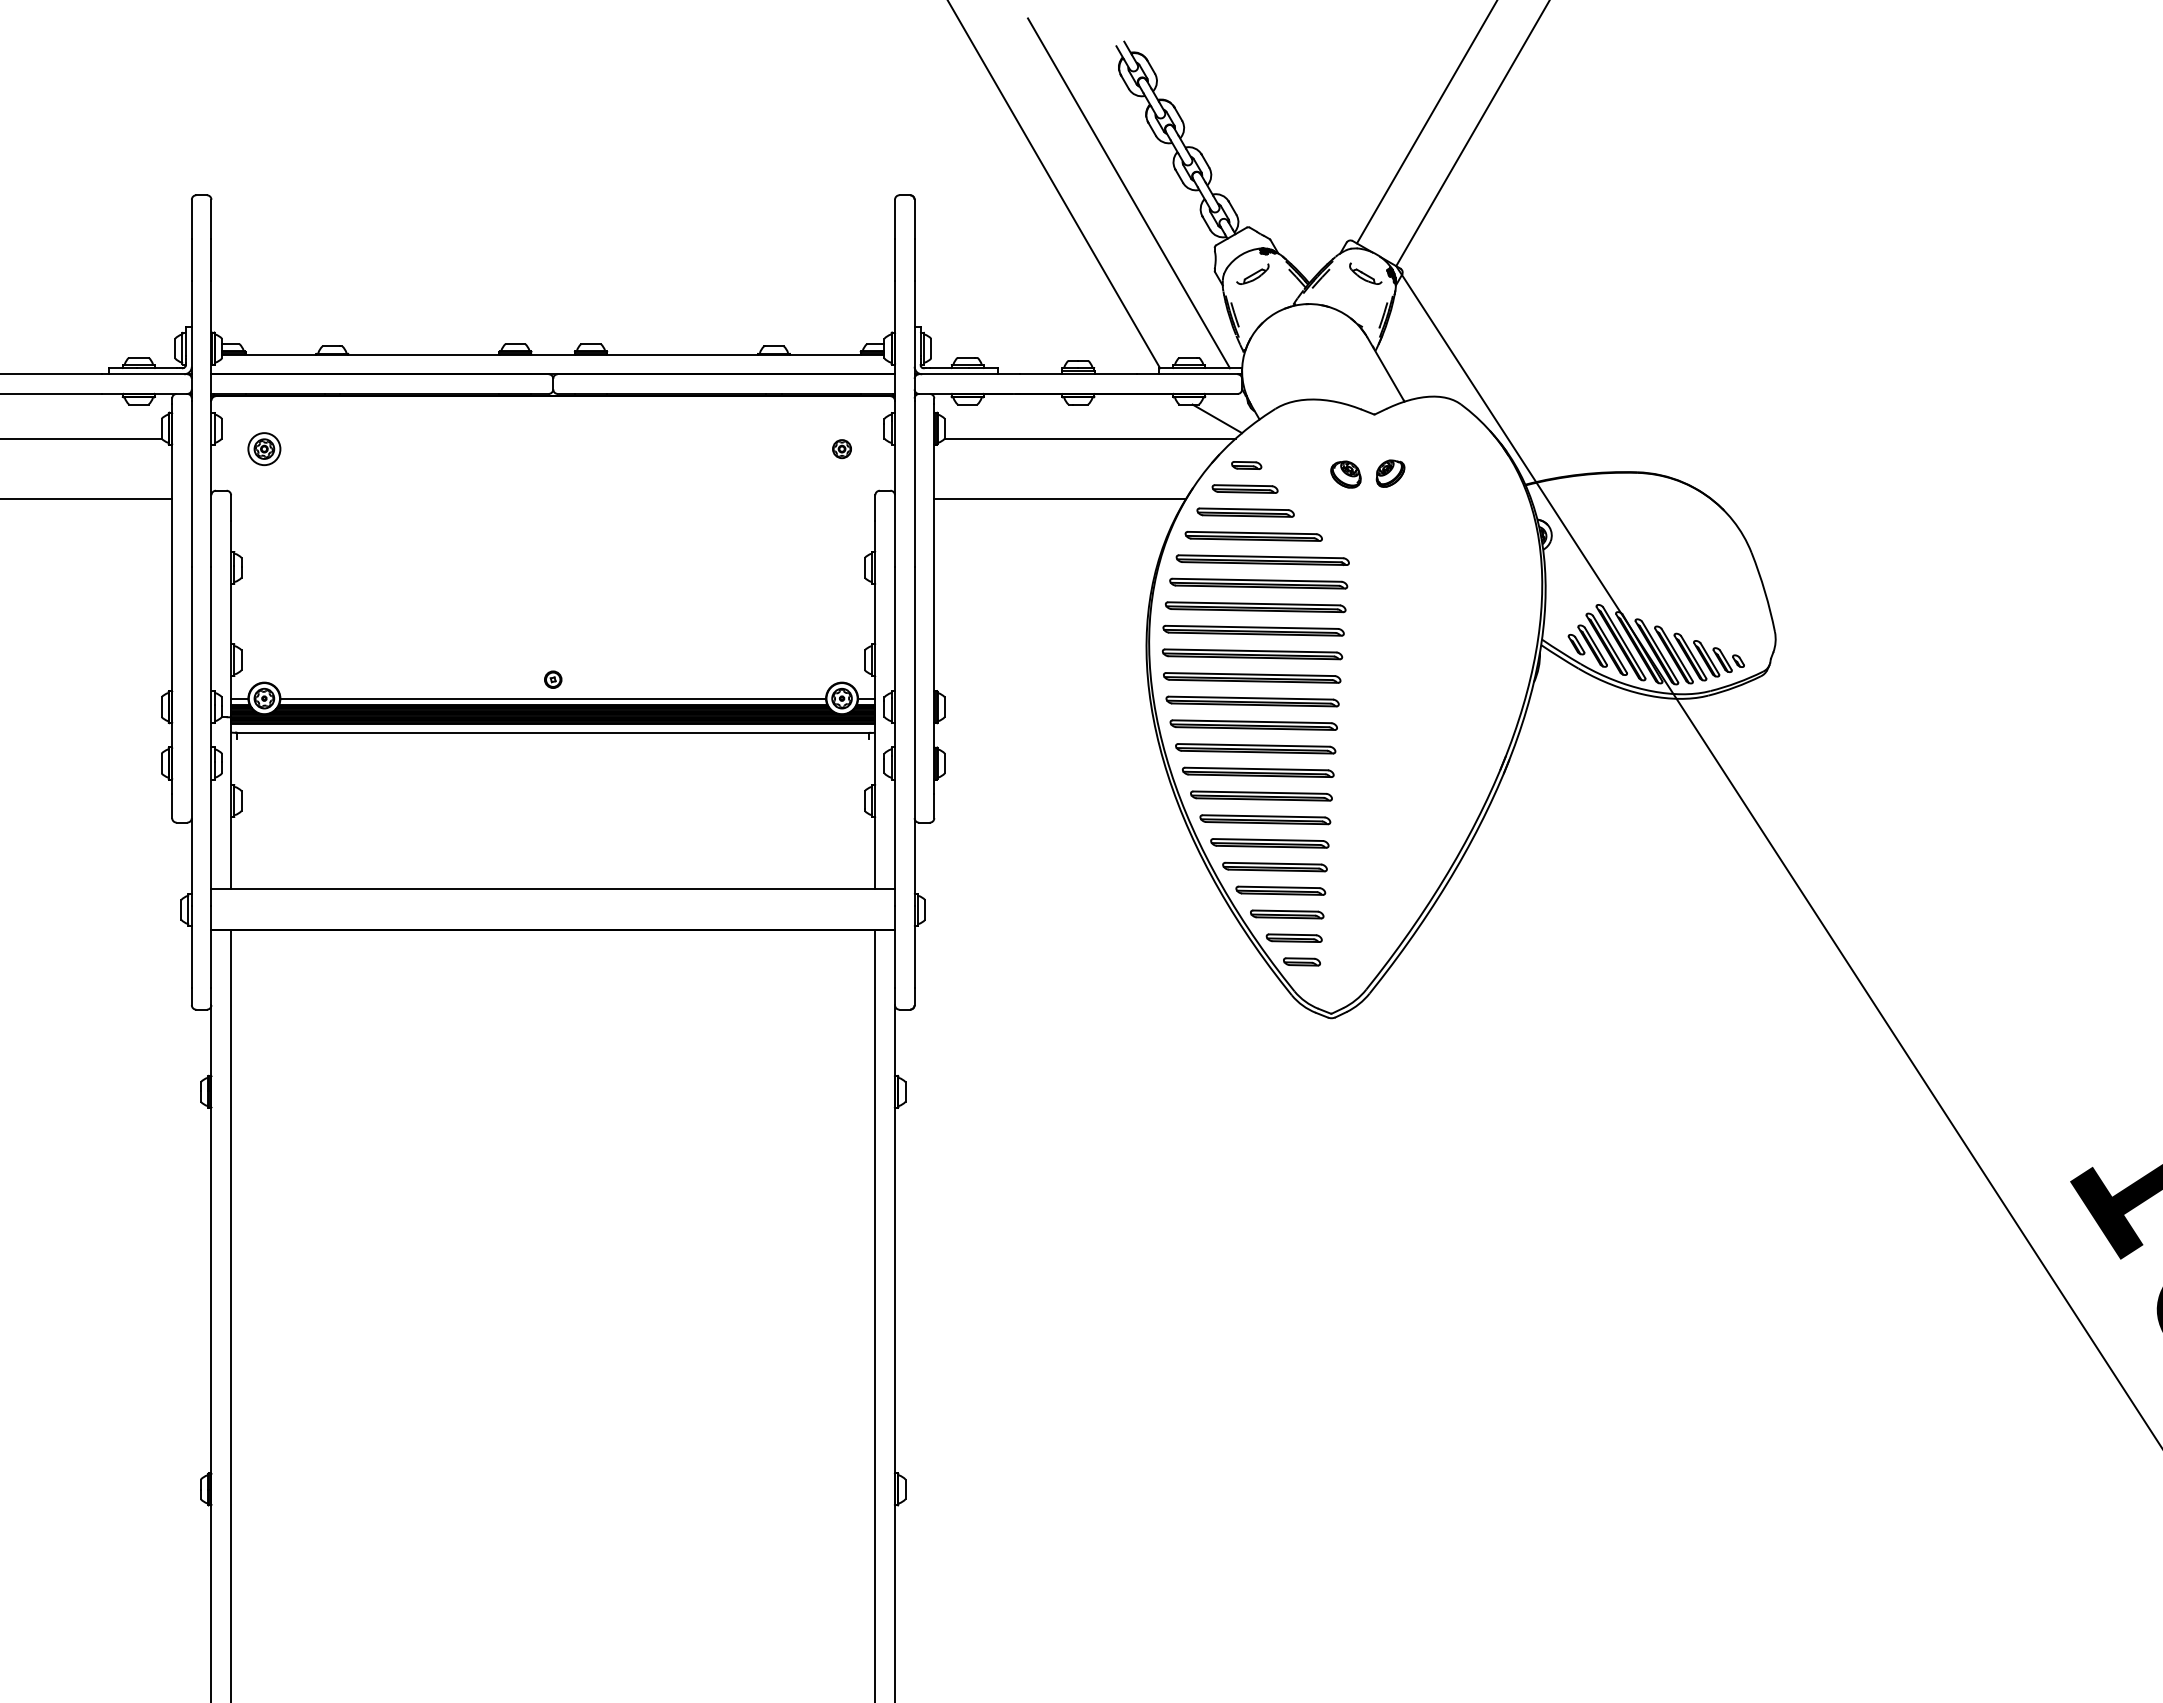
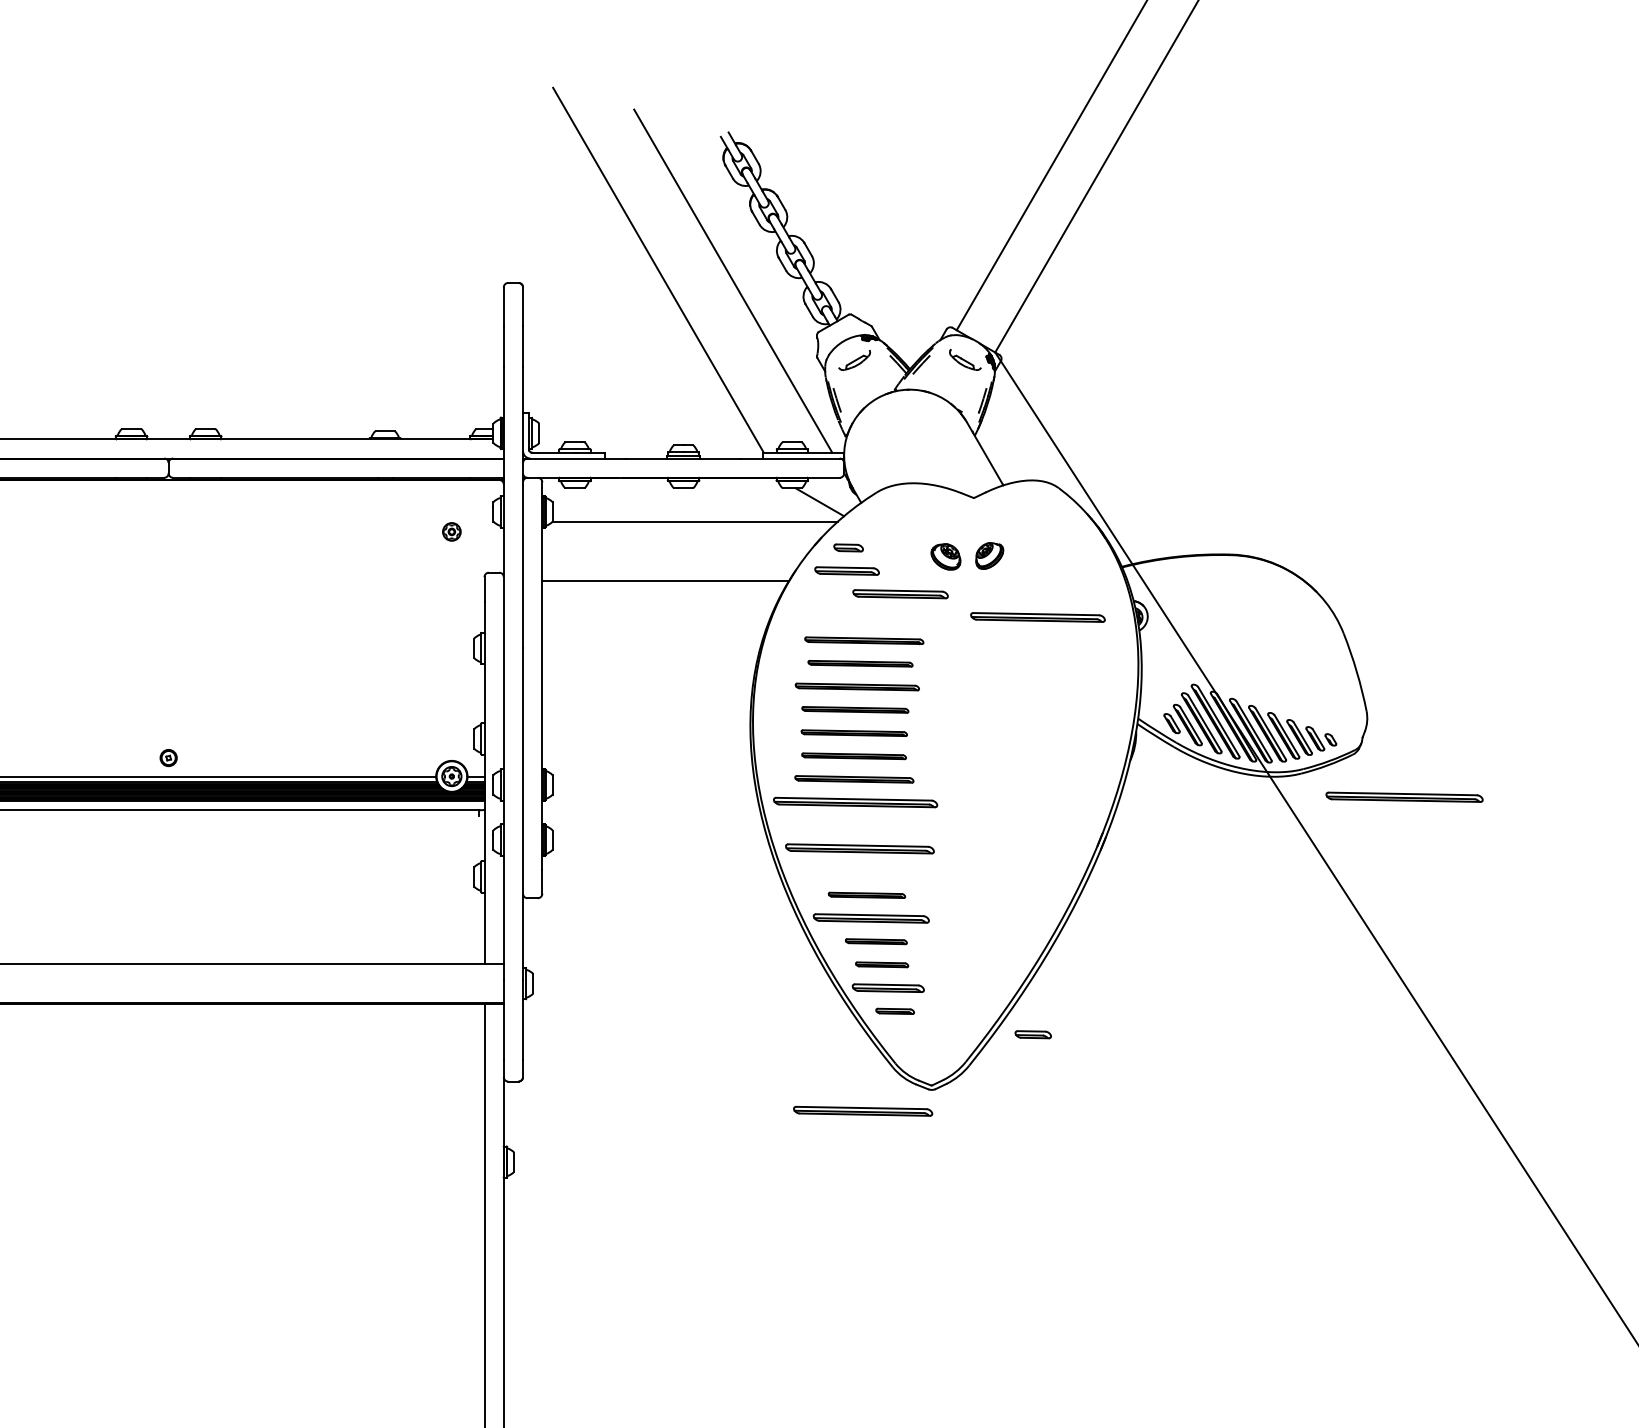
part: (1245, 512) -> (900, 594), moved
part: (1253, 536) -> (1037, 617), moved
part: (1262, 559) -> (864, 640), size x0.7
part: (1258, 583) -> (860, 663), size x0.6
part: (1255, 607) -> (857, 687), size x0.7
part: (1253, 630) -> (855, 709), size x0.6
part: (1252, 654) -> (854, 733), size x0.6
part: (1252, 677) -> (854, 755), size x0.6
part: (1252, 701) -> (854, 779), size x0.7
part: (1255, 748) -> (1404, 797), moved
part: (1261, 795) -> (863, 1110), moved
part: (1265, 819) -> (867, 895), size x0.6
part: (1274, 866) -> (875, 941), size x0.6
part: (1280, 890) -> (881, 964), size x0.6
part: (1293, 937) -> (894, 1010), size x0.7
part: (1301, 961) -> (1032, 1034), moved

